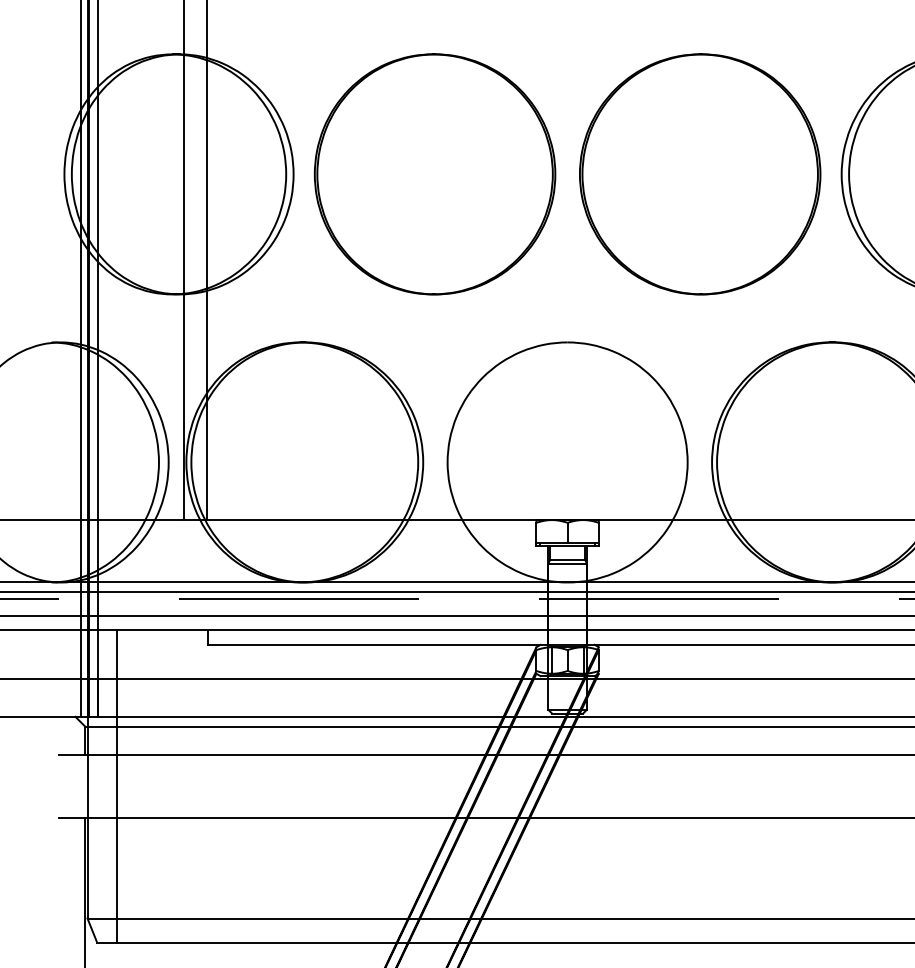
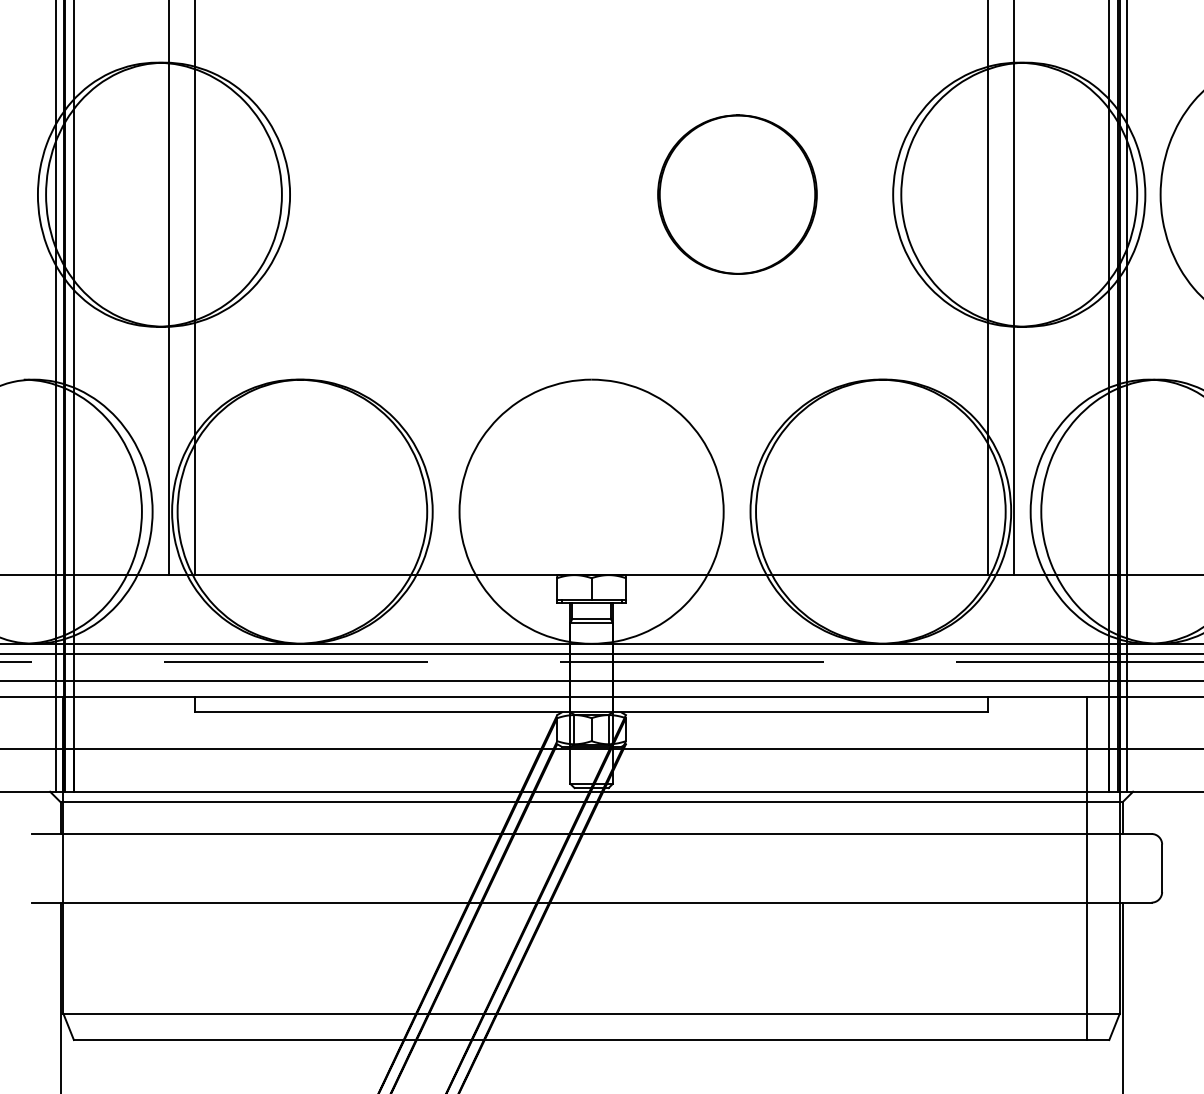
part: (434, 174) -> (445, 194), removed
part: (700, 174) -> (737, 194), size x0.6
line: (117, 786) -> (96, 868), removed

